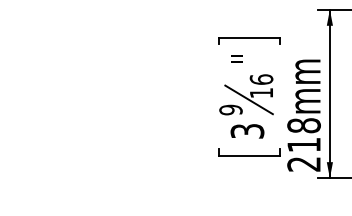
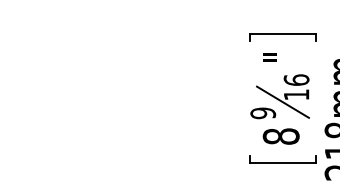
text: (247, 130) -> (281, 135), 3 -> 8

